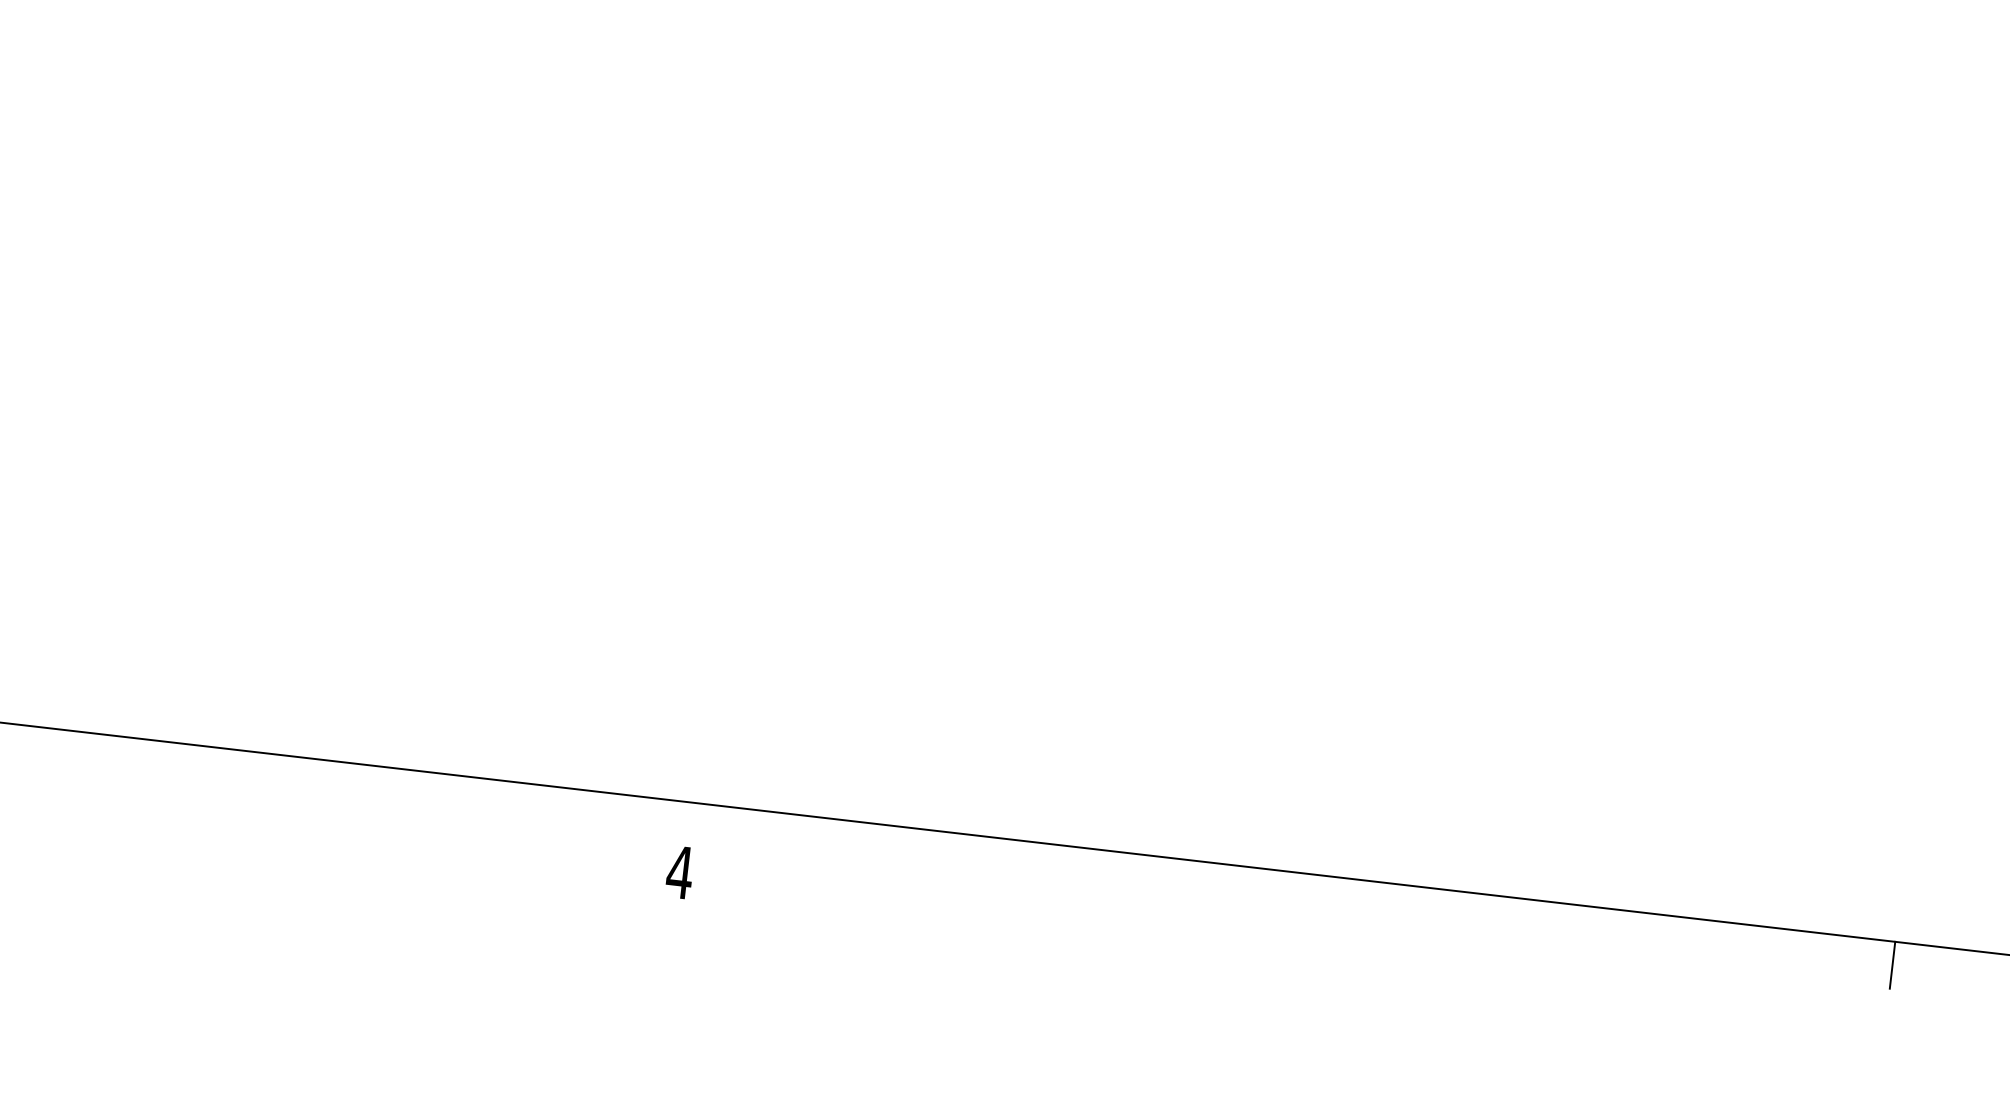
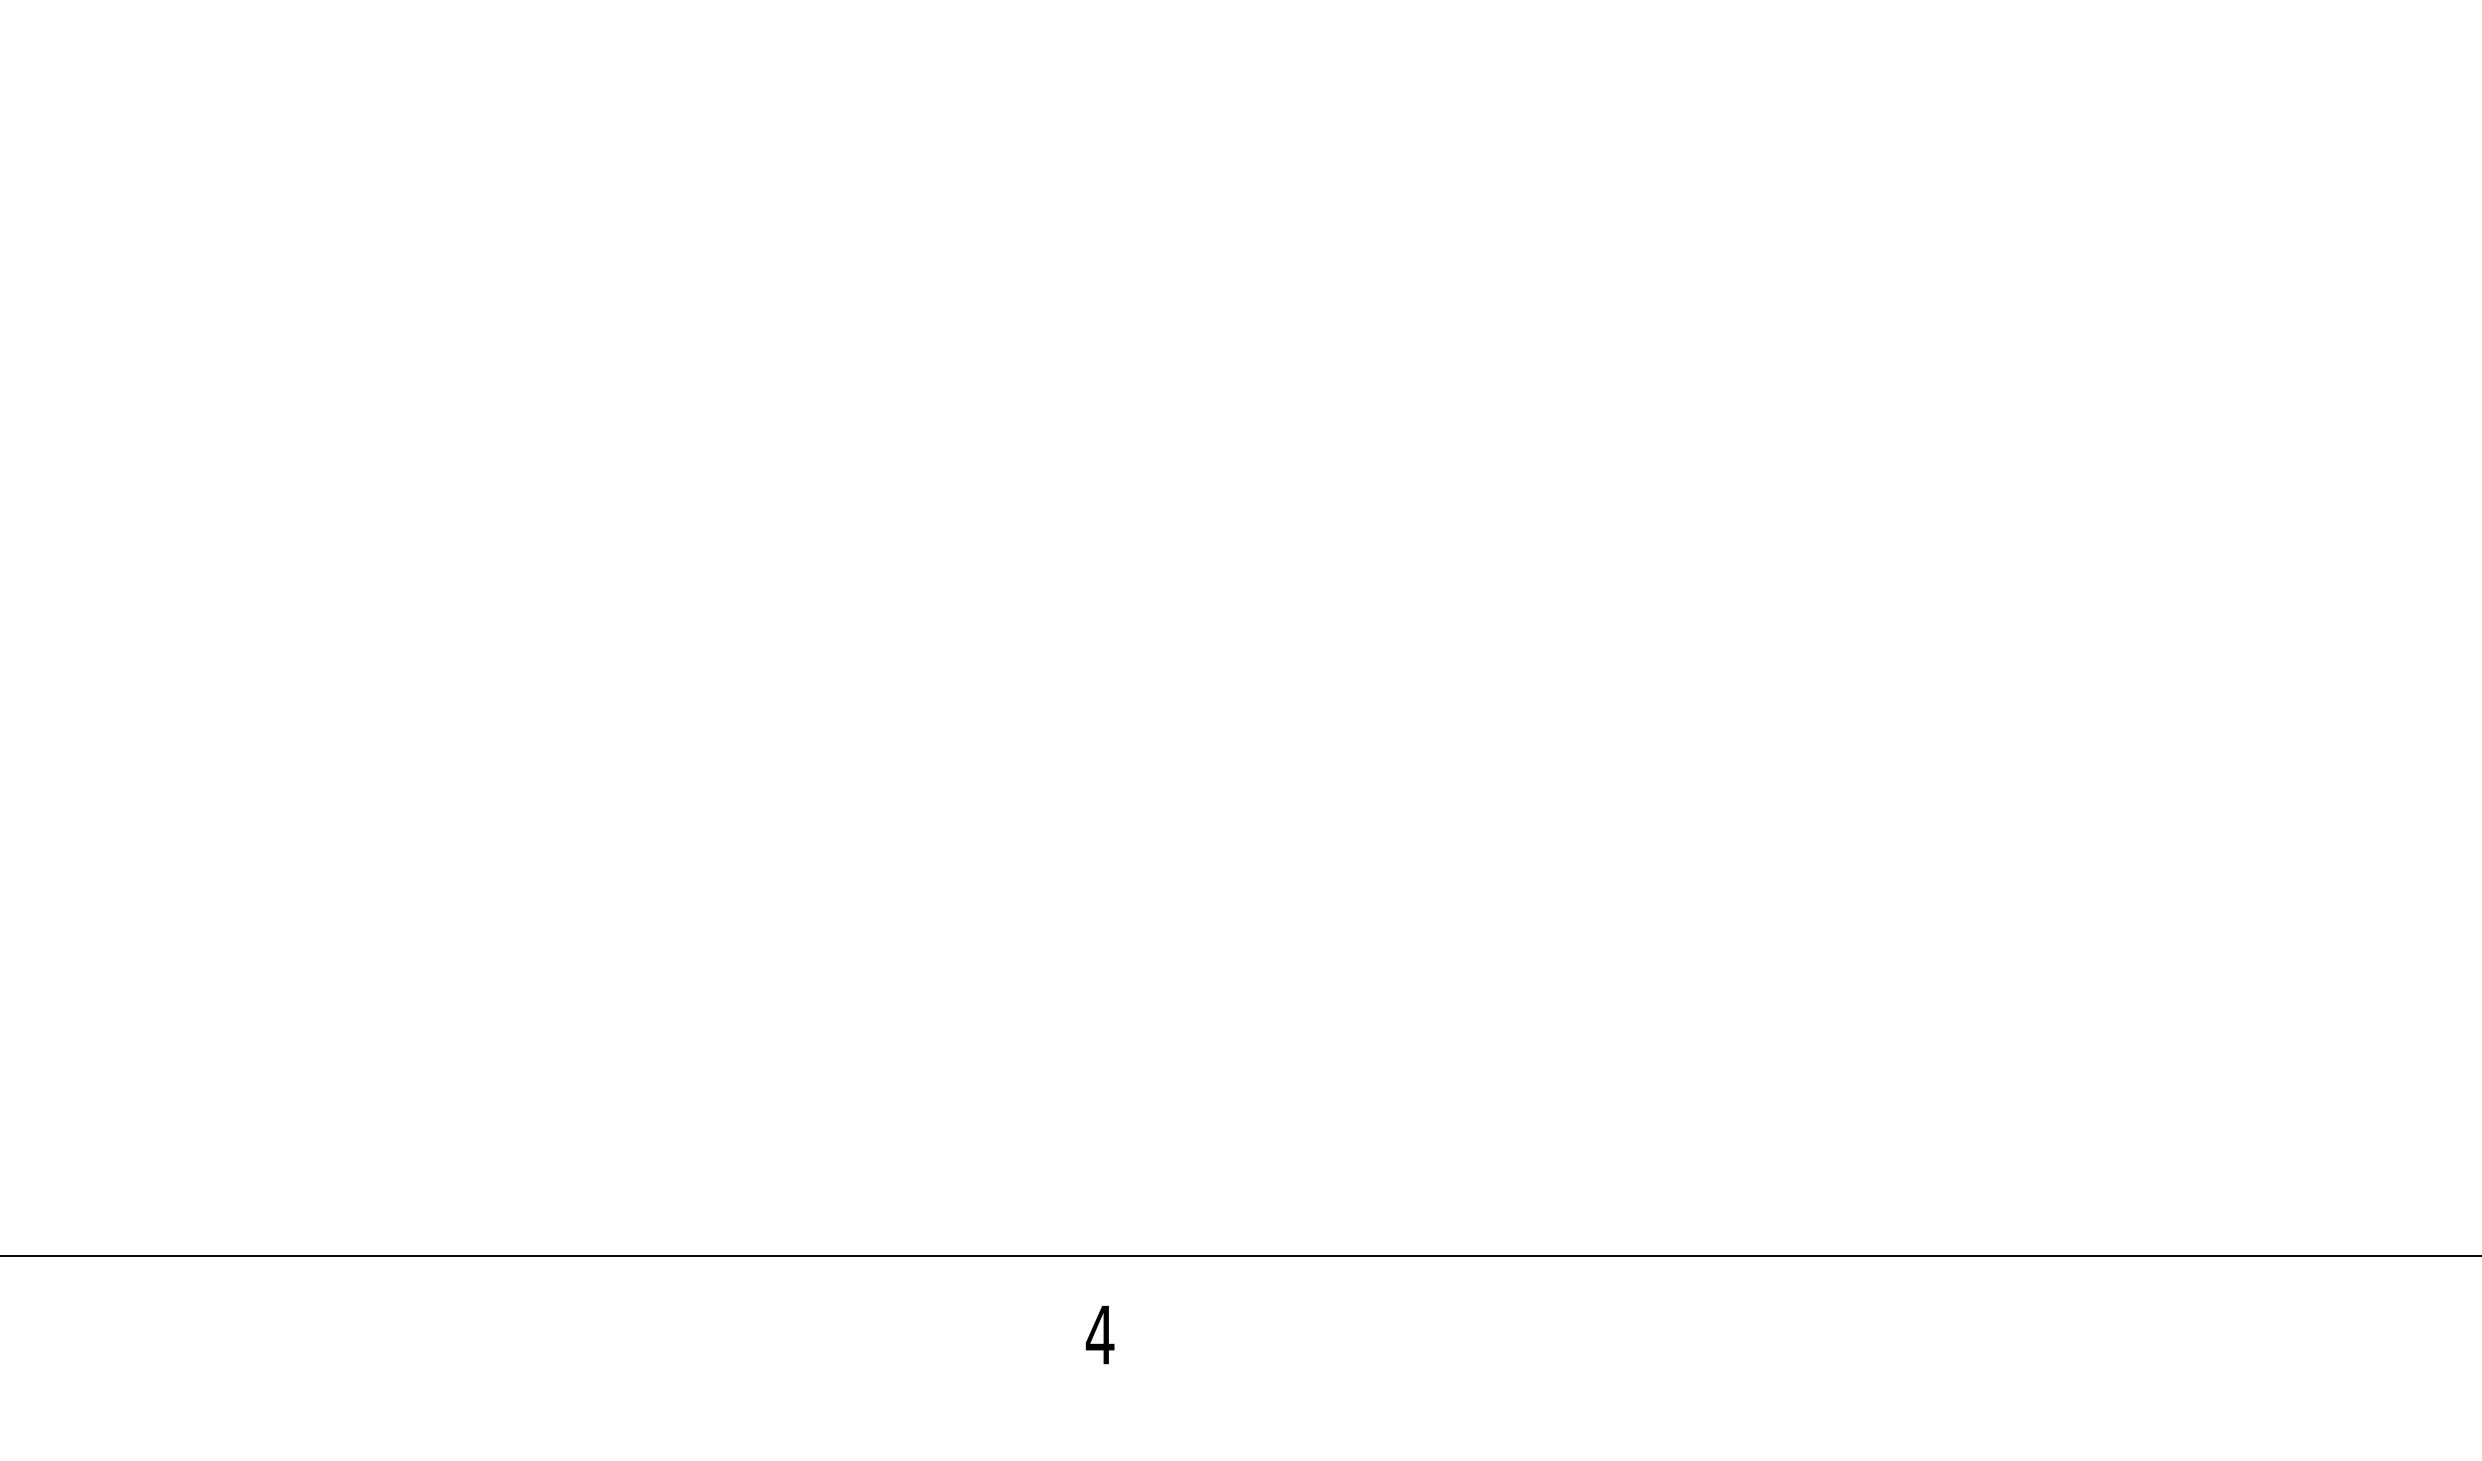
line: (1892, 965) -> (2456, 1282), removed

